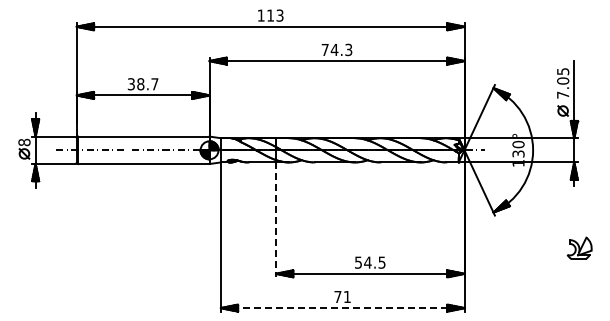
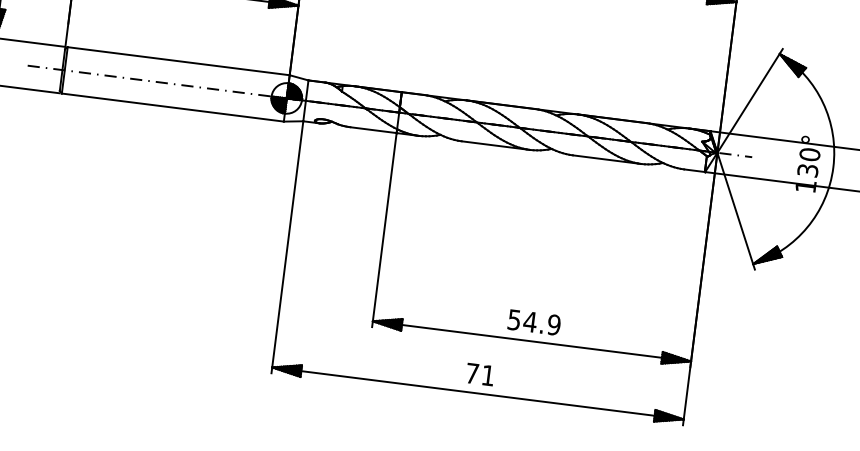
line: (276, 220) -> (384, 231), dashed -> solid
text: (381, 262) -> (553, 324), 54.5 -> 54.9
line: (342, 308) -> (477, 394), dashed -> solid

